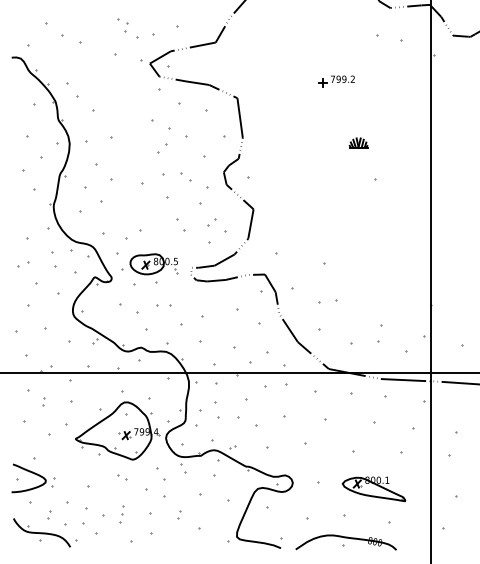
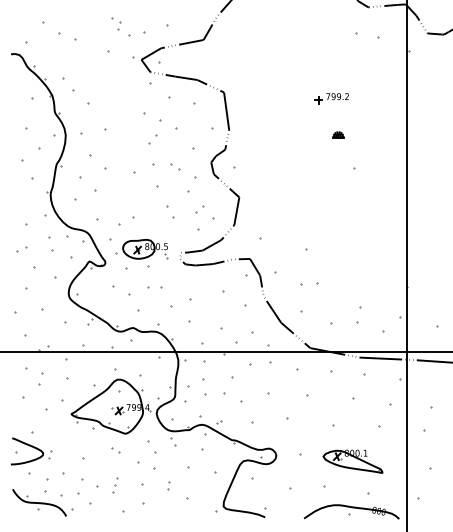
part: (336, 81) -> (331, 98), moved
part: (358, 142) -> (338, 134), size x0.6
part: (44, 401) -> (41, 378), size x1.6
part: (49, 514) -> (46, 485), size x1.6
part: (345, 542) -> (351, 511), moved

